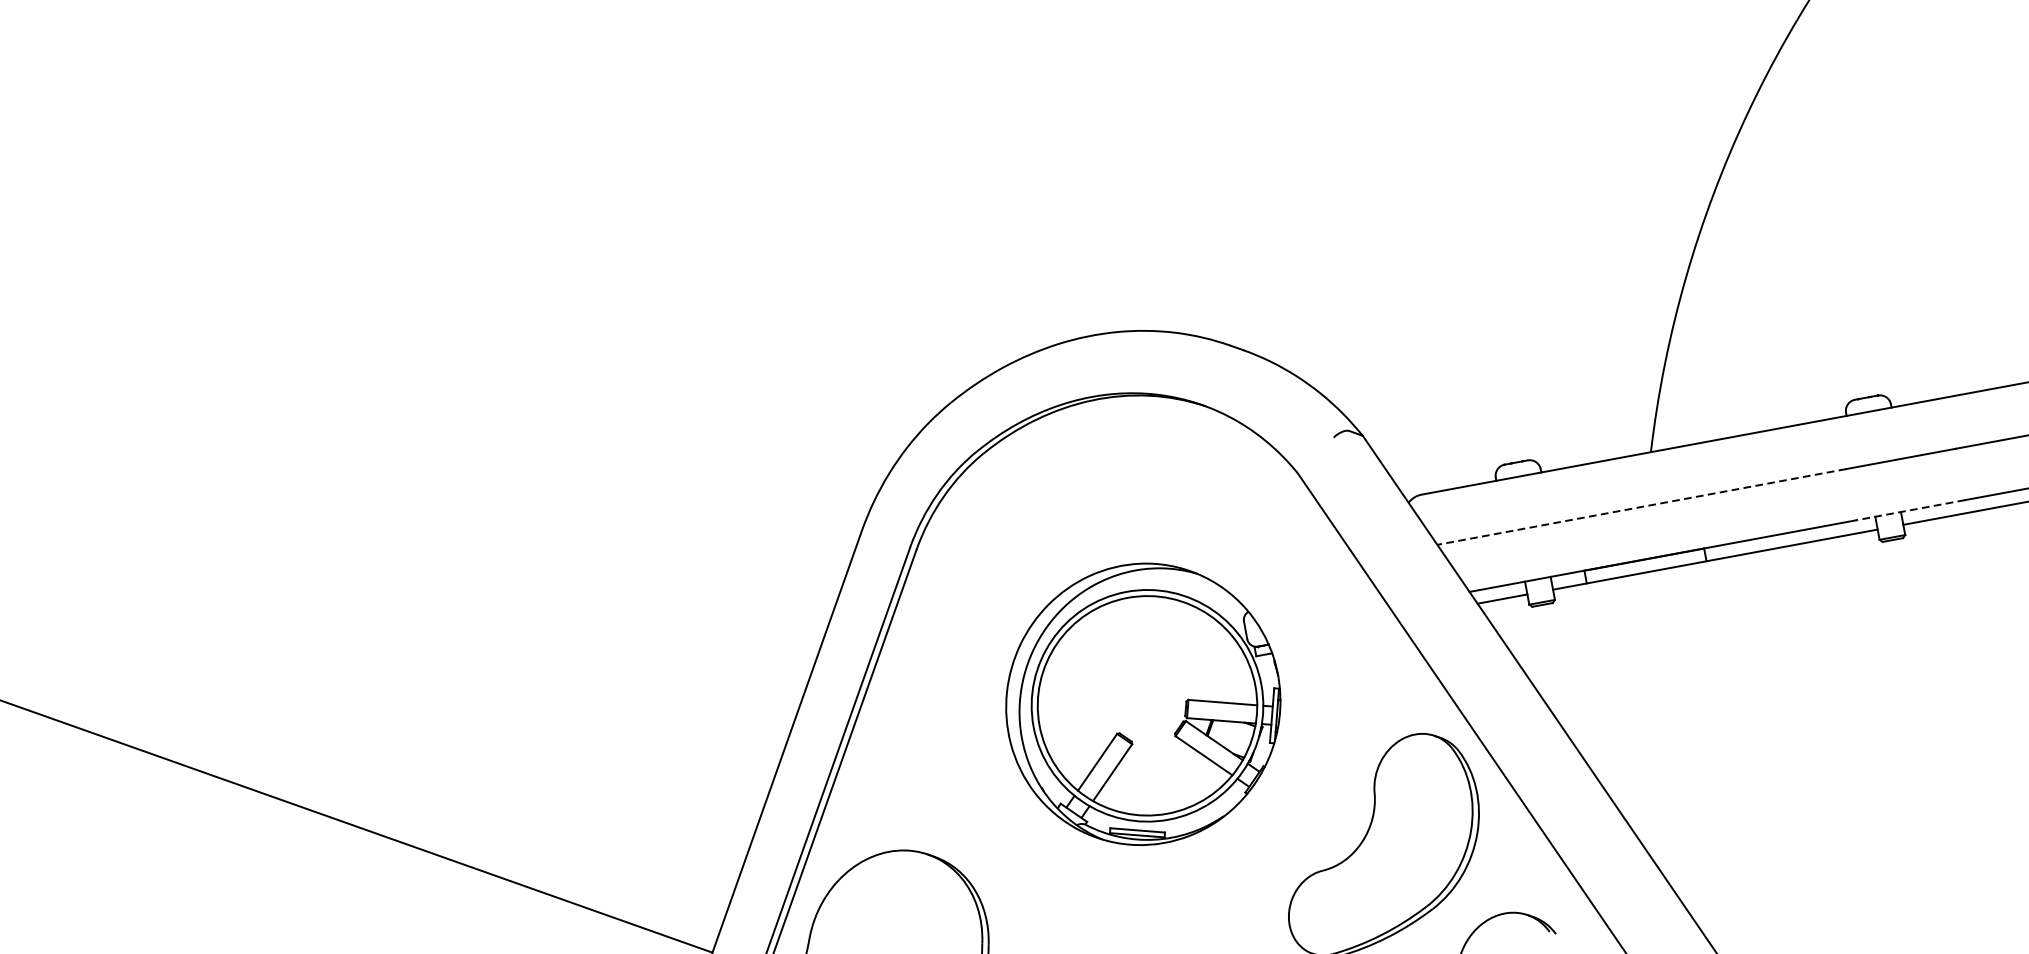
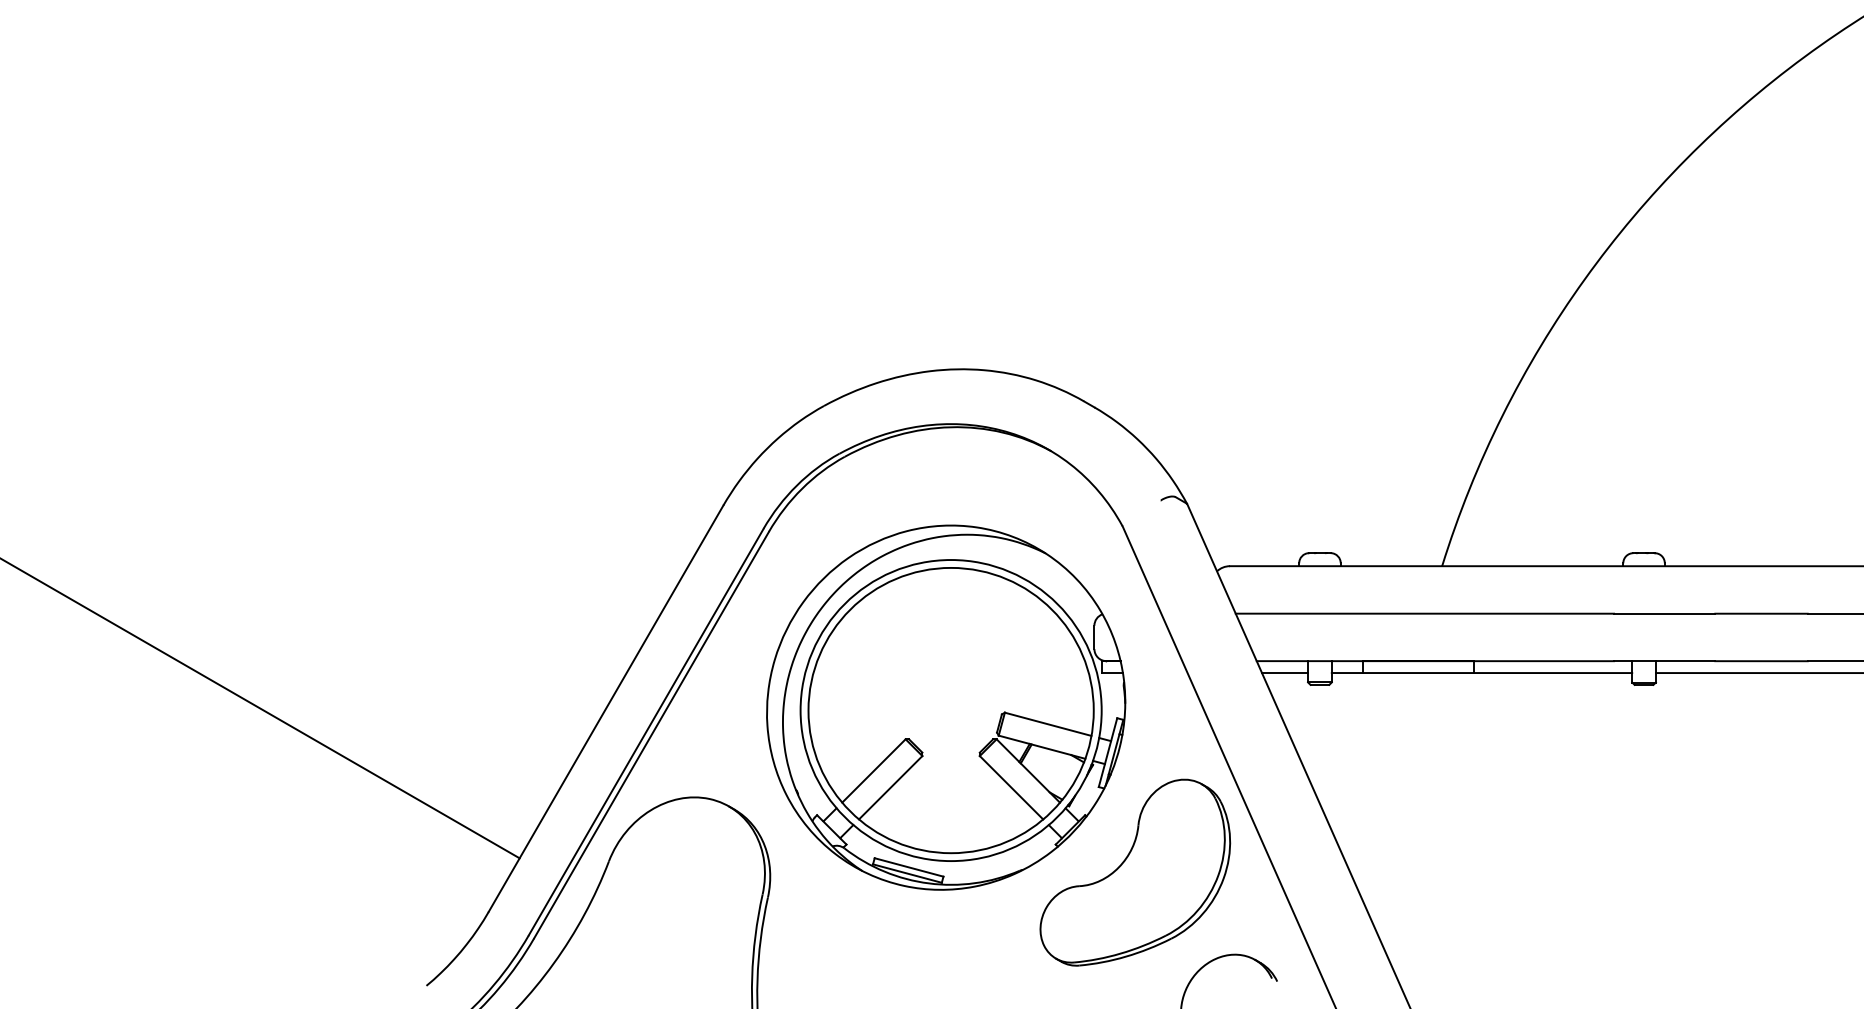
line: (1641, 506) -> (1424, 613), dashed -> solid
line: (1910, 510) -> (1664, 661), dashed -> solid
part: (1143, 704) -> (946, 707), size x1.43

